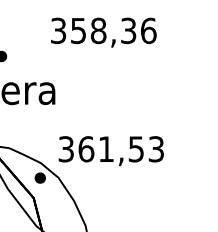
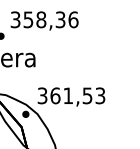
text: (103, 31) -> (44, 20), moved

